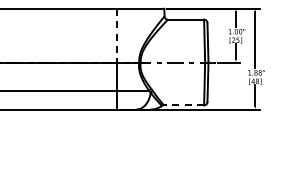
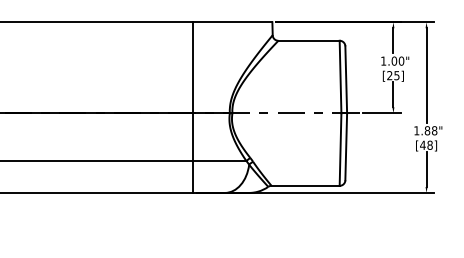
line: (117, 35) -> (193, 67), dashed -> solid
line: (183, 105) -> (304, 186), dashed -> solid

